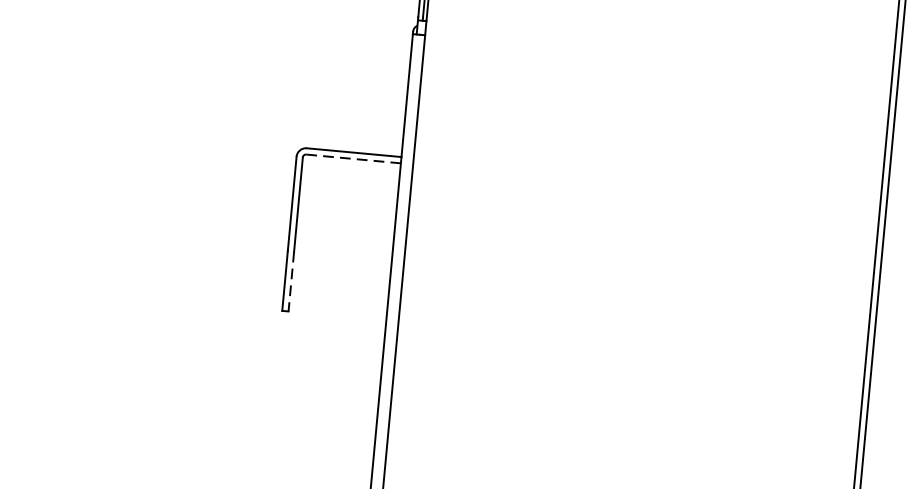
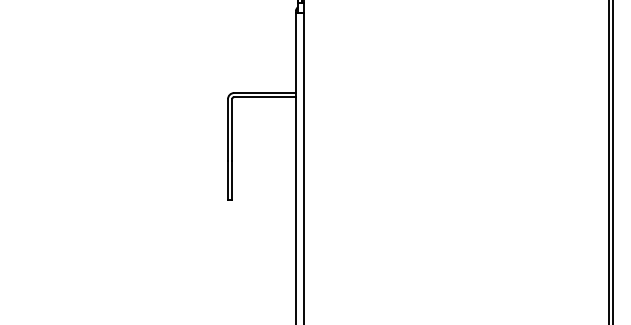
line: (354, 159) -> (265, 97), dashed -> solid
line: (291, 281) -> (232, 180), dashed -> solid

